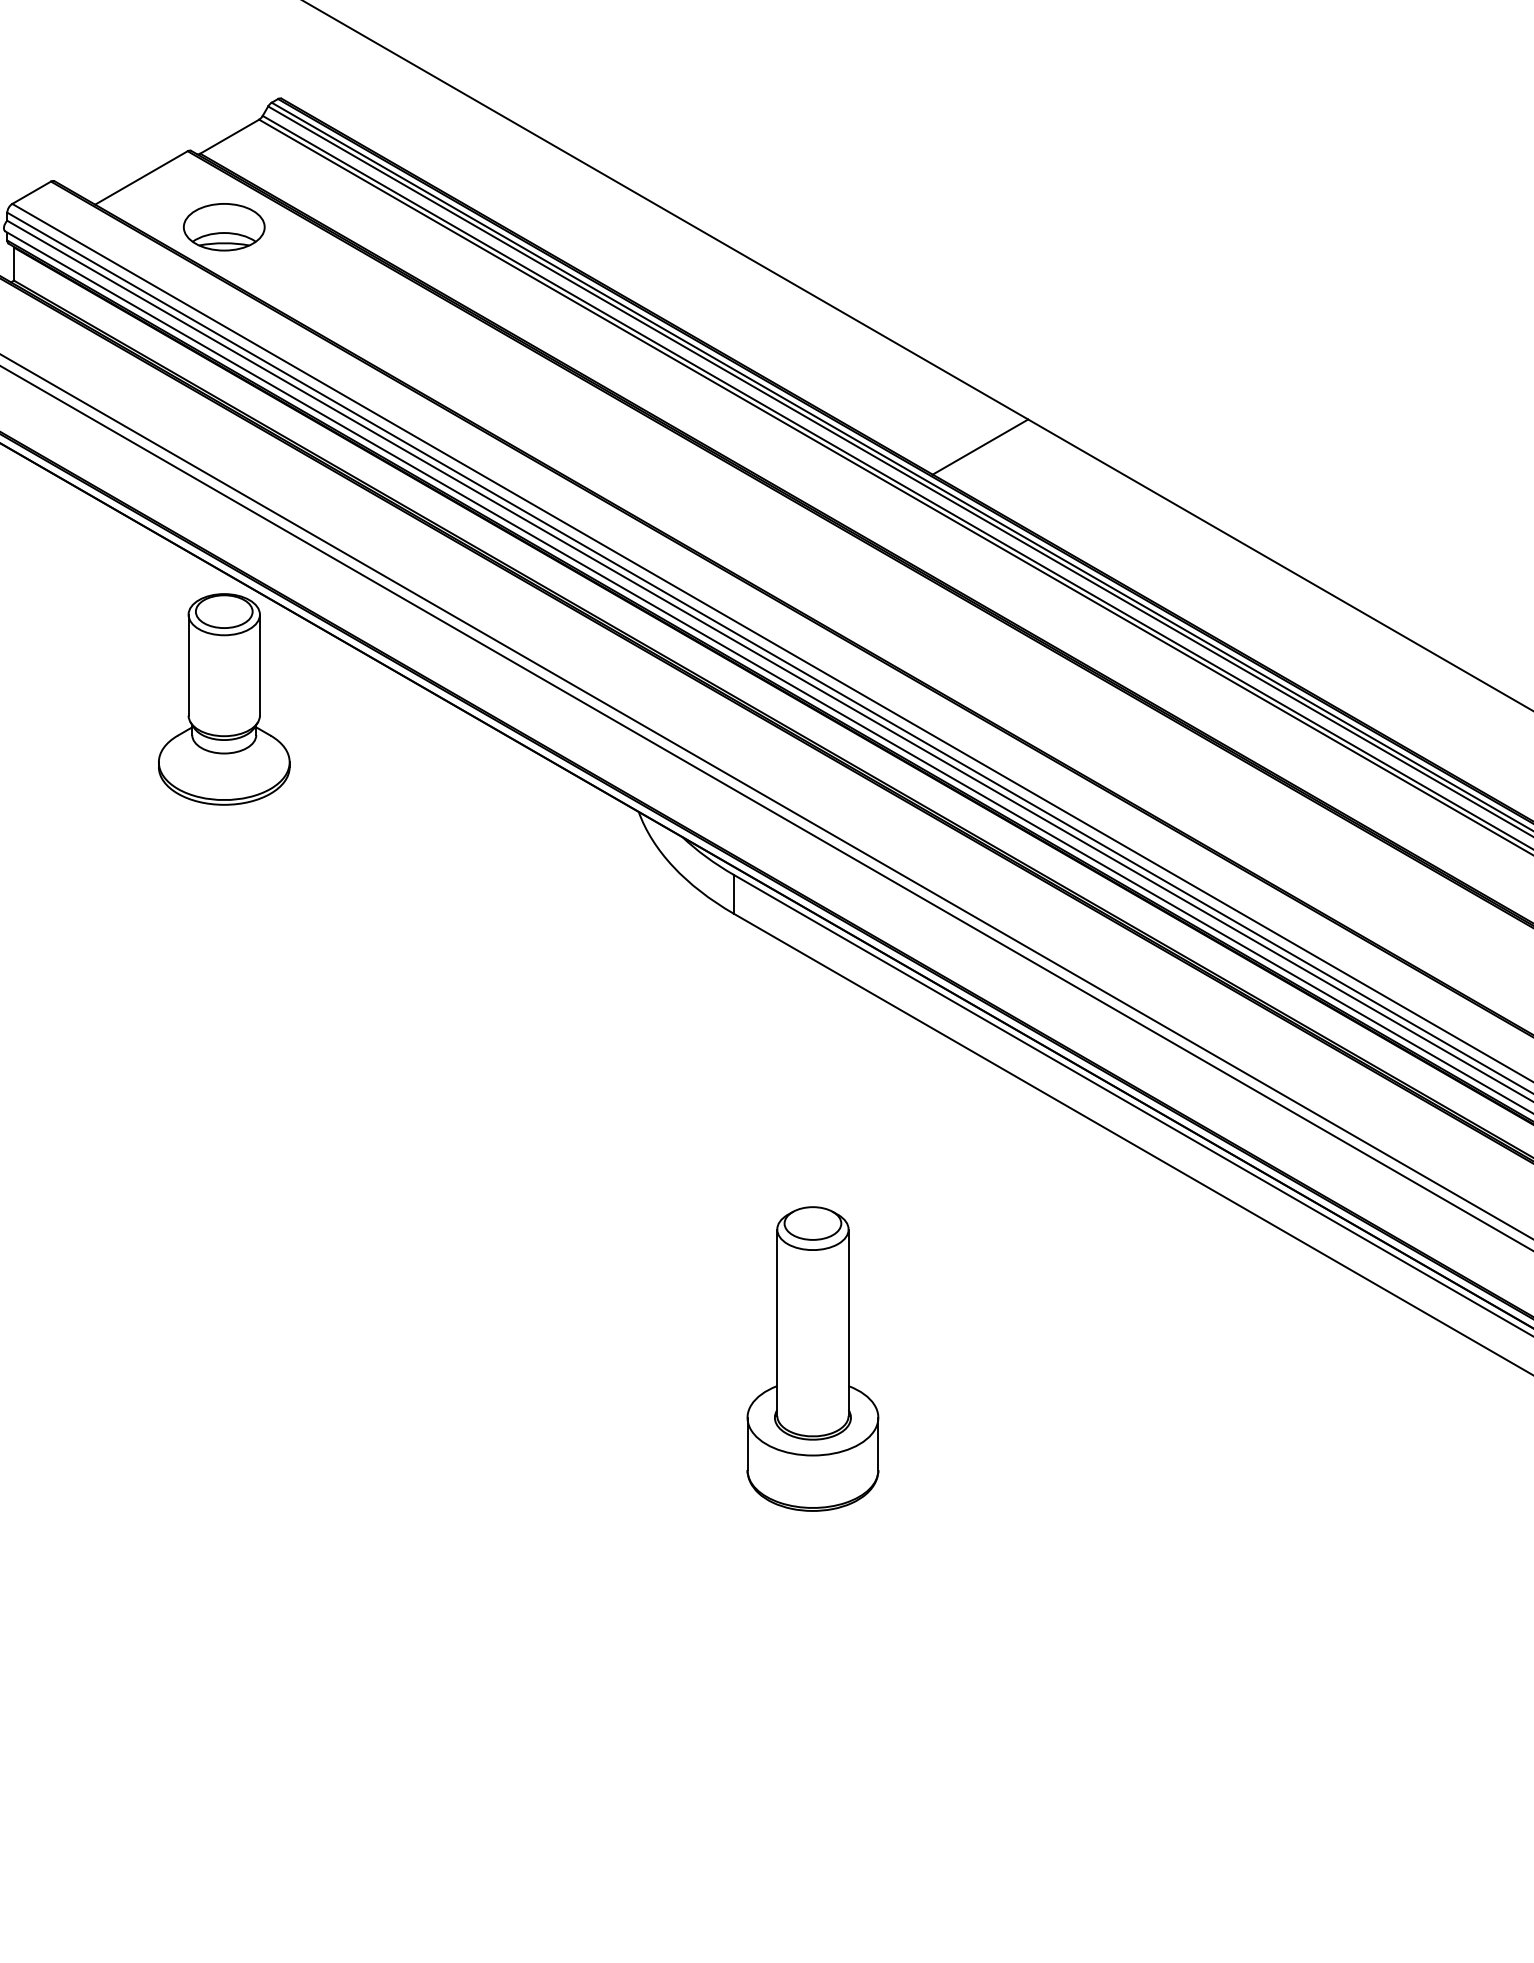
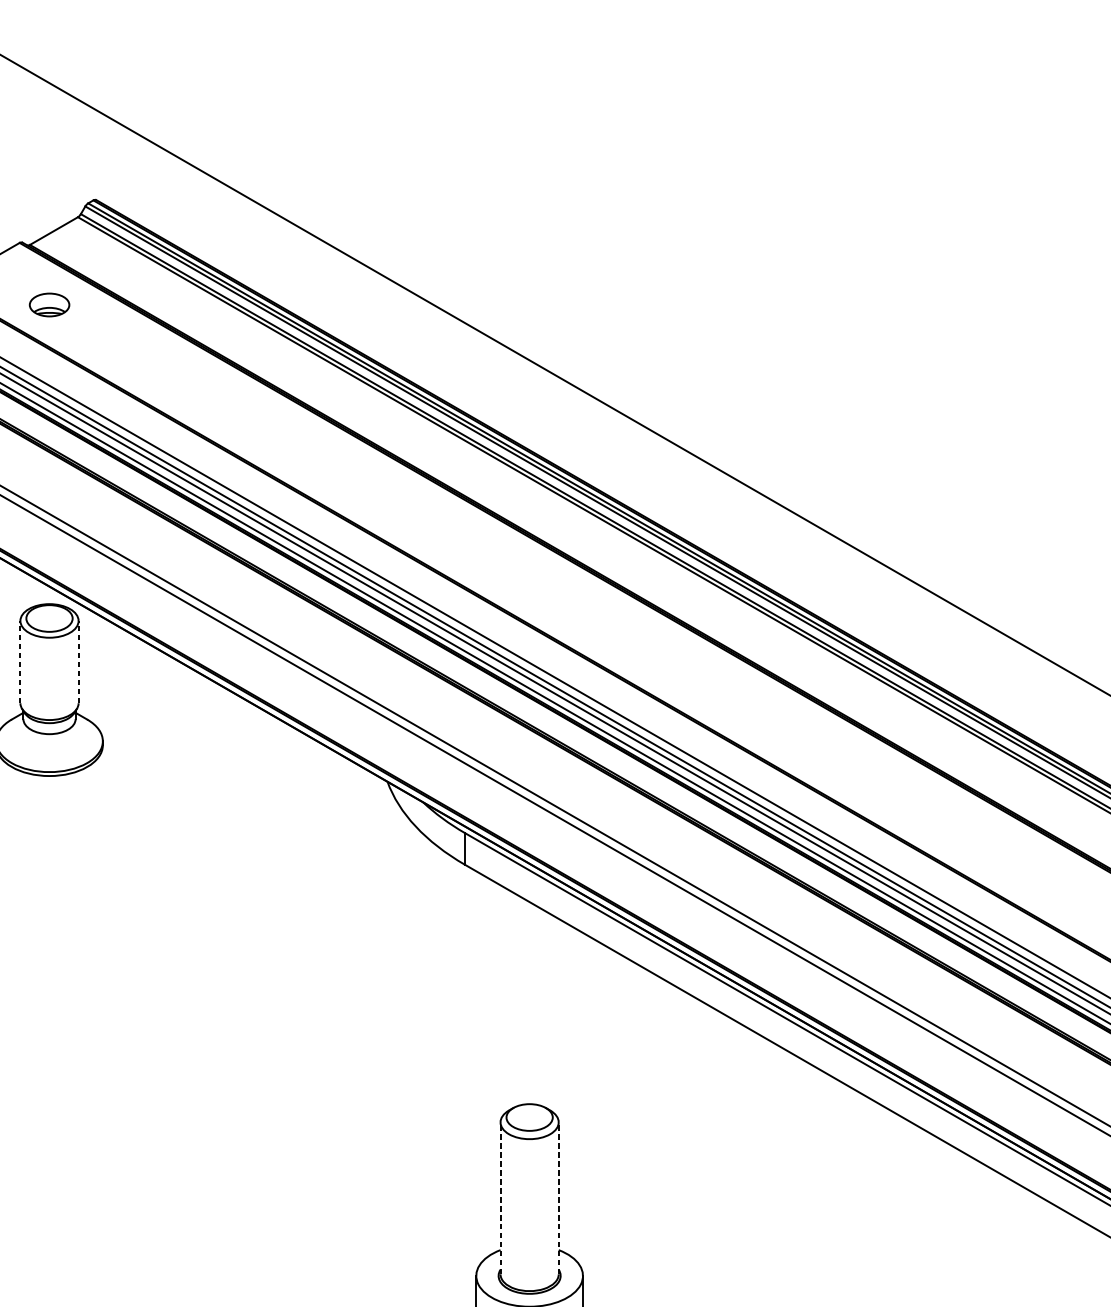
part: (224, 227) -> (49, 305), size x0.6
line: (980, 446) -> (666, 483), removed
line: (188, 664) -> (20, 661), solid -> dashed
line: (259, 664) -> (78, 661), solid -> dashed
line: (777, 1322) -> (500, 1198), solid -> dashed
line: (848, 1322) -> (558, 1198), solid -> dashed

